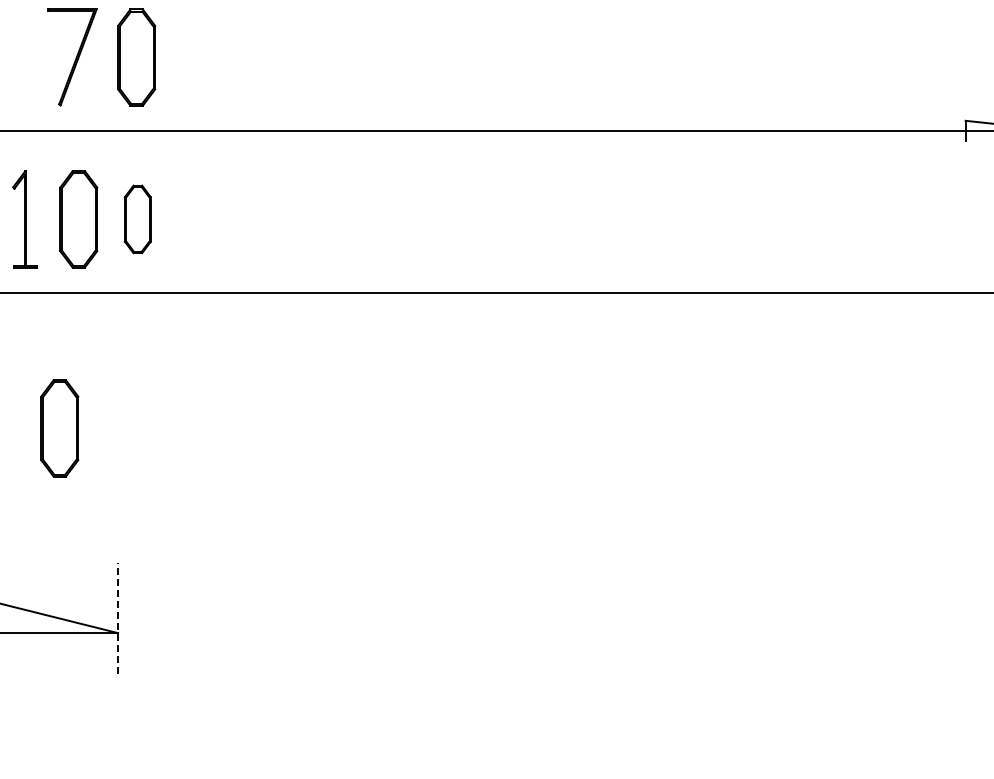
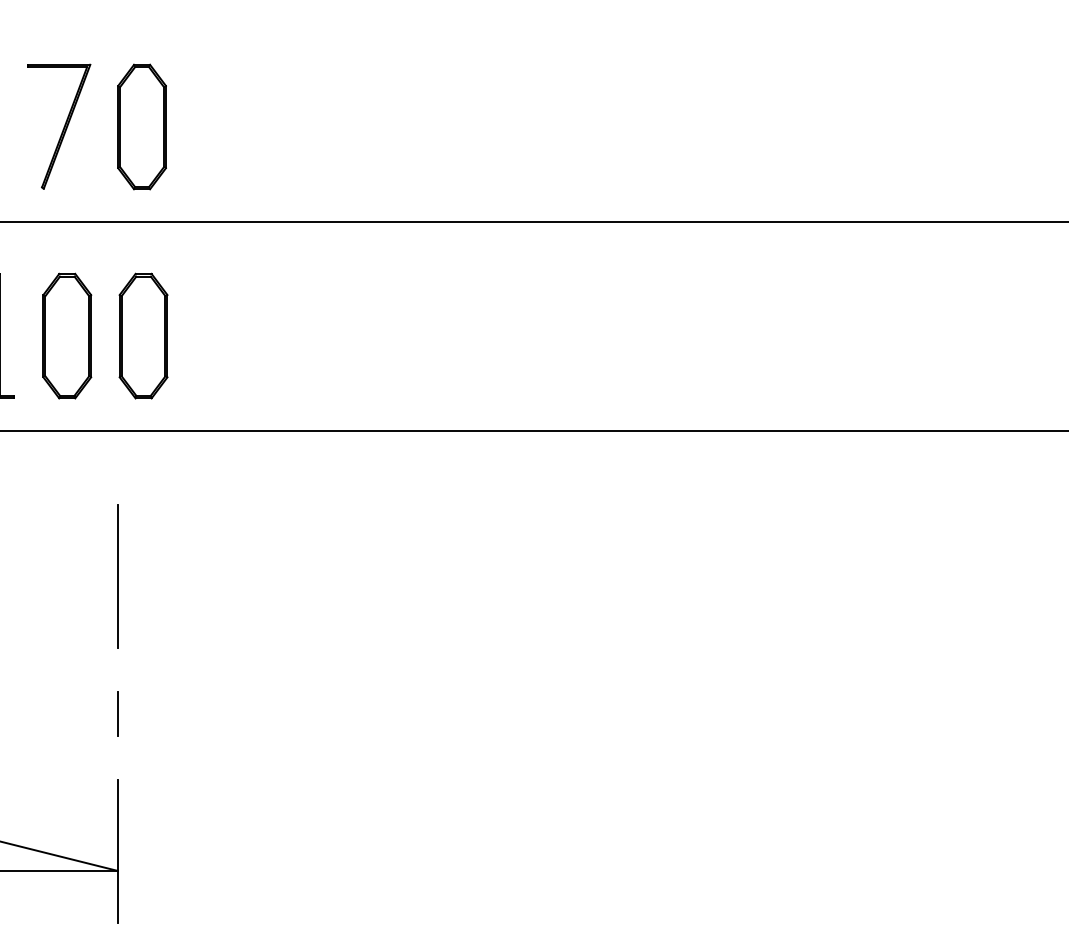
part: (137, 219) -> (143, 336), size x1.43
line: (117, 404) -> (117, 575), added
part: (59, 428) -> (42, 606), removed
line: (117, 511) -> (117, 713), added
line: (117, 617) -> (117, 850), dashed -> solid

